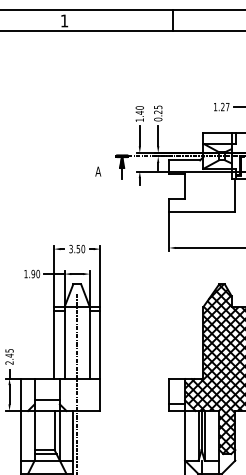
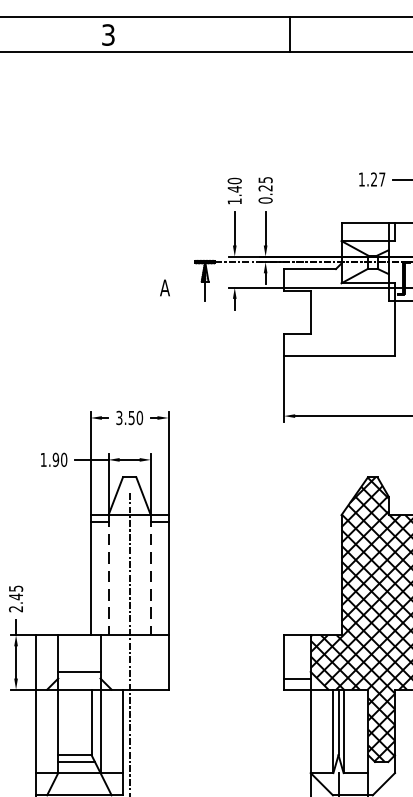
text: (64, 20) -> (108, 34), 1 -> 3
line: (64, 342) -> (108, 574), solid -> dashed
line: (89, 342) -> (150, 574), solid -> dashed

